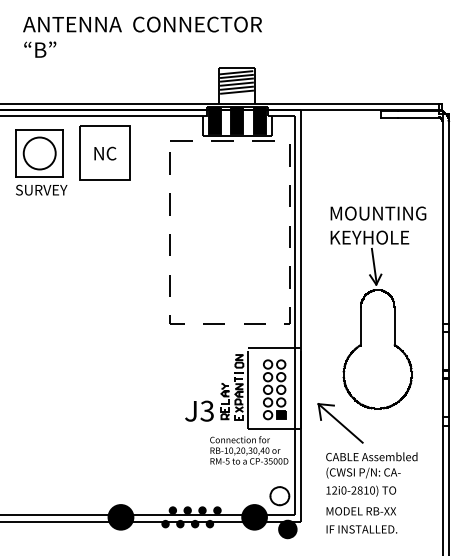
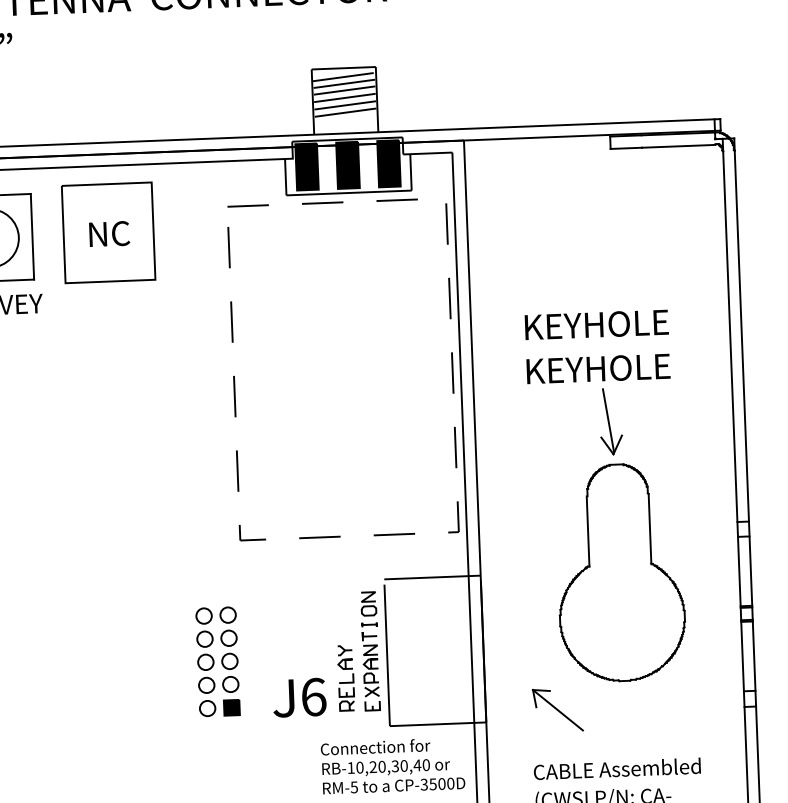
text: (379, 213) -> (614, 324), MOUNTING -> KEYHOLE
part: (274, 389) -> (217, 661), moved
text: (207, 410) -> (314, 695), J3 -> J6
part: (340, 423) -> (557, 710), size x0.6

